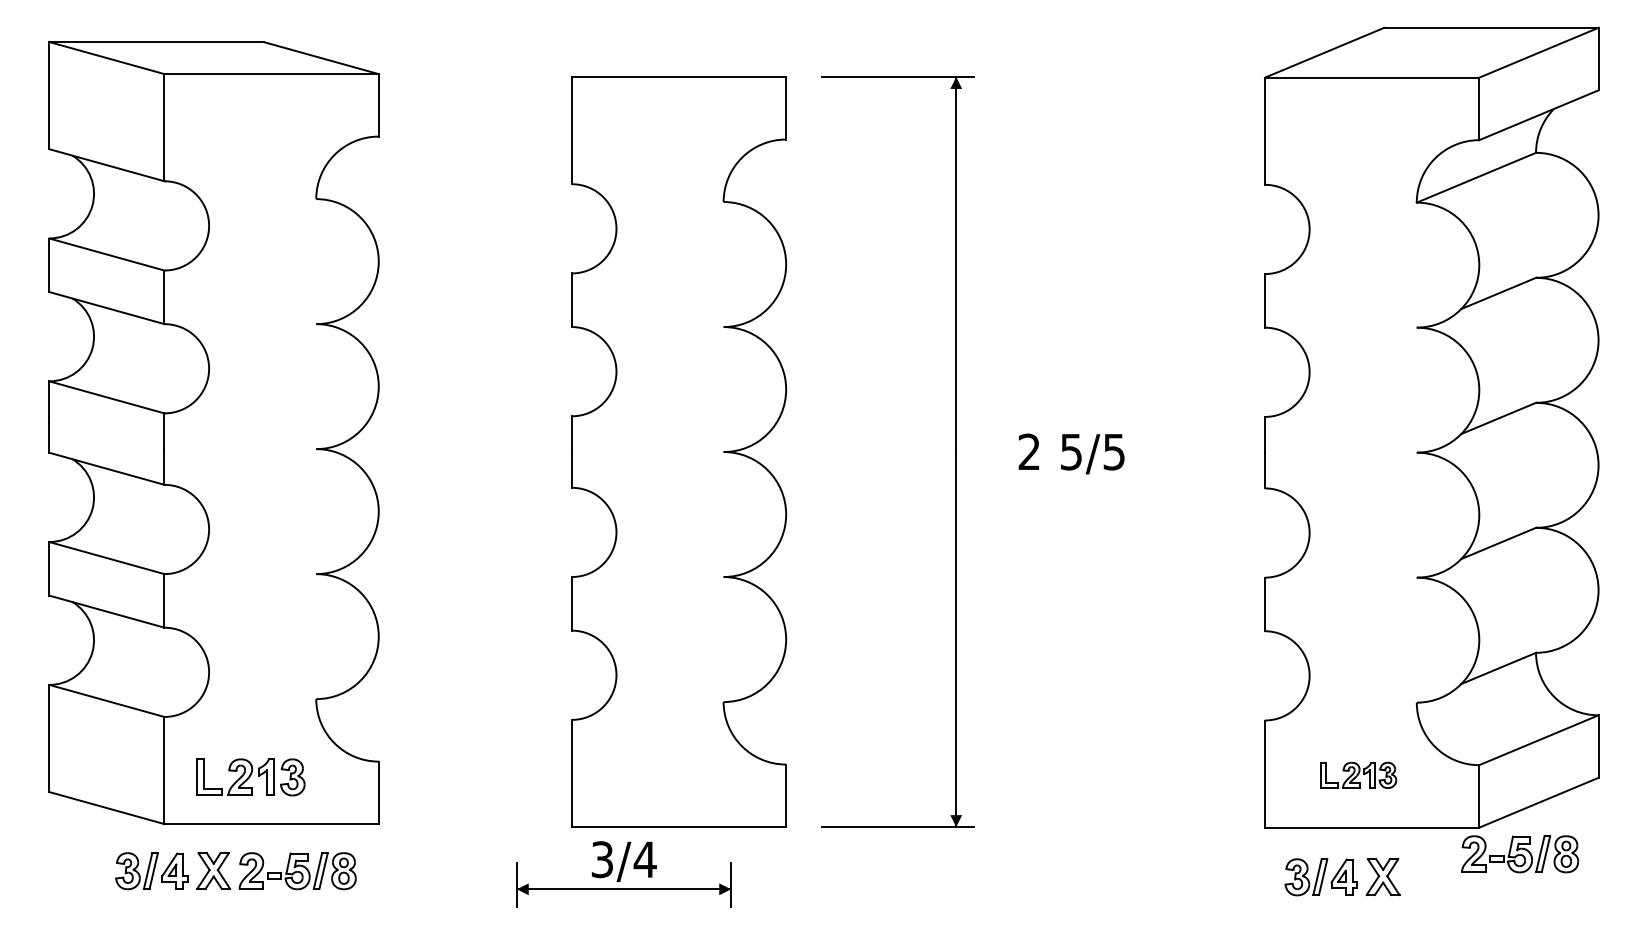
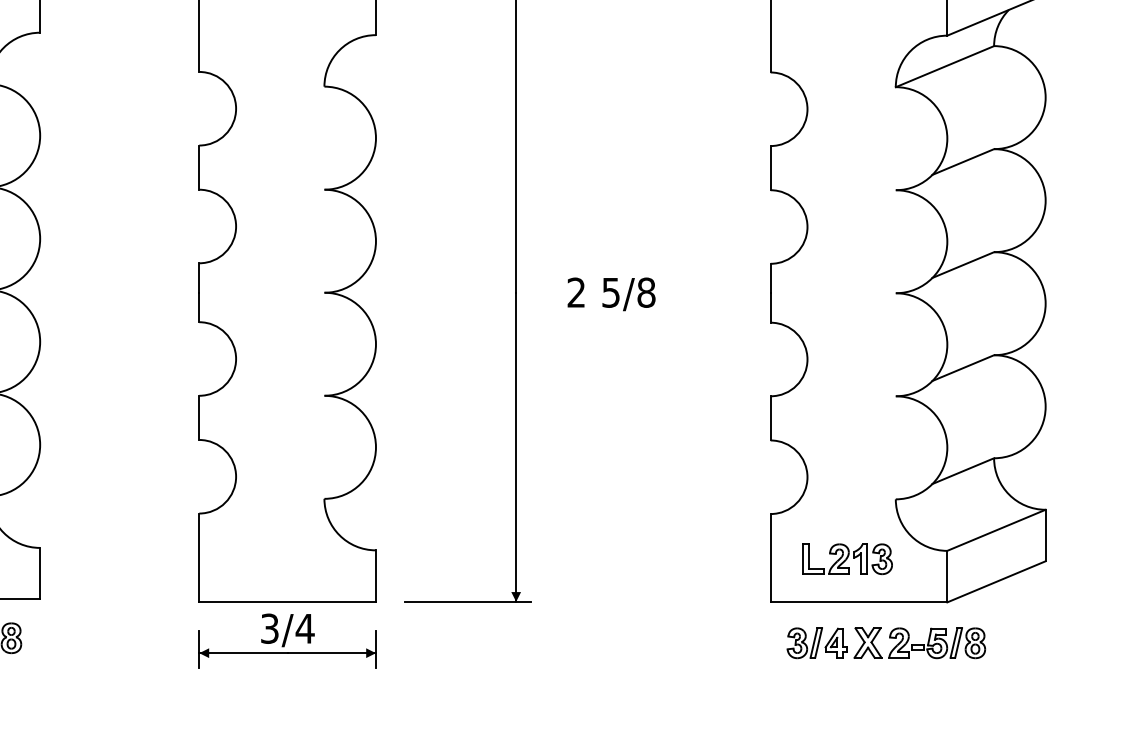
text: (1114, 451) -> (646, 292), 5/5 -> 5/8
part: (1358, 775) -> (847, 559), size x1.43
part: (1520, 854) -> (937, 643), moved
part: (623, 874) -> (287, 640), moved

